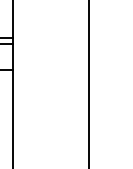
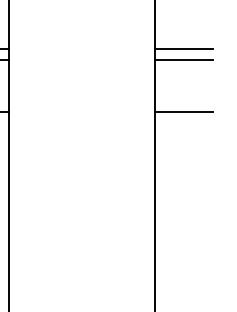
line: (103, 38) -> (183, 50), added
line: (103, 43) -> (183, 59), added
line: (103, 70) -> (183, 111), added

